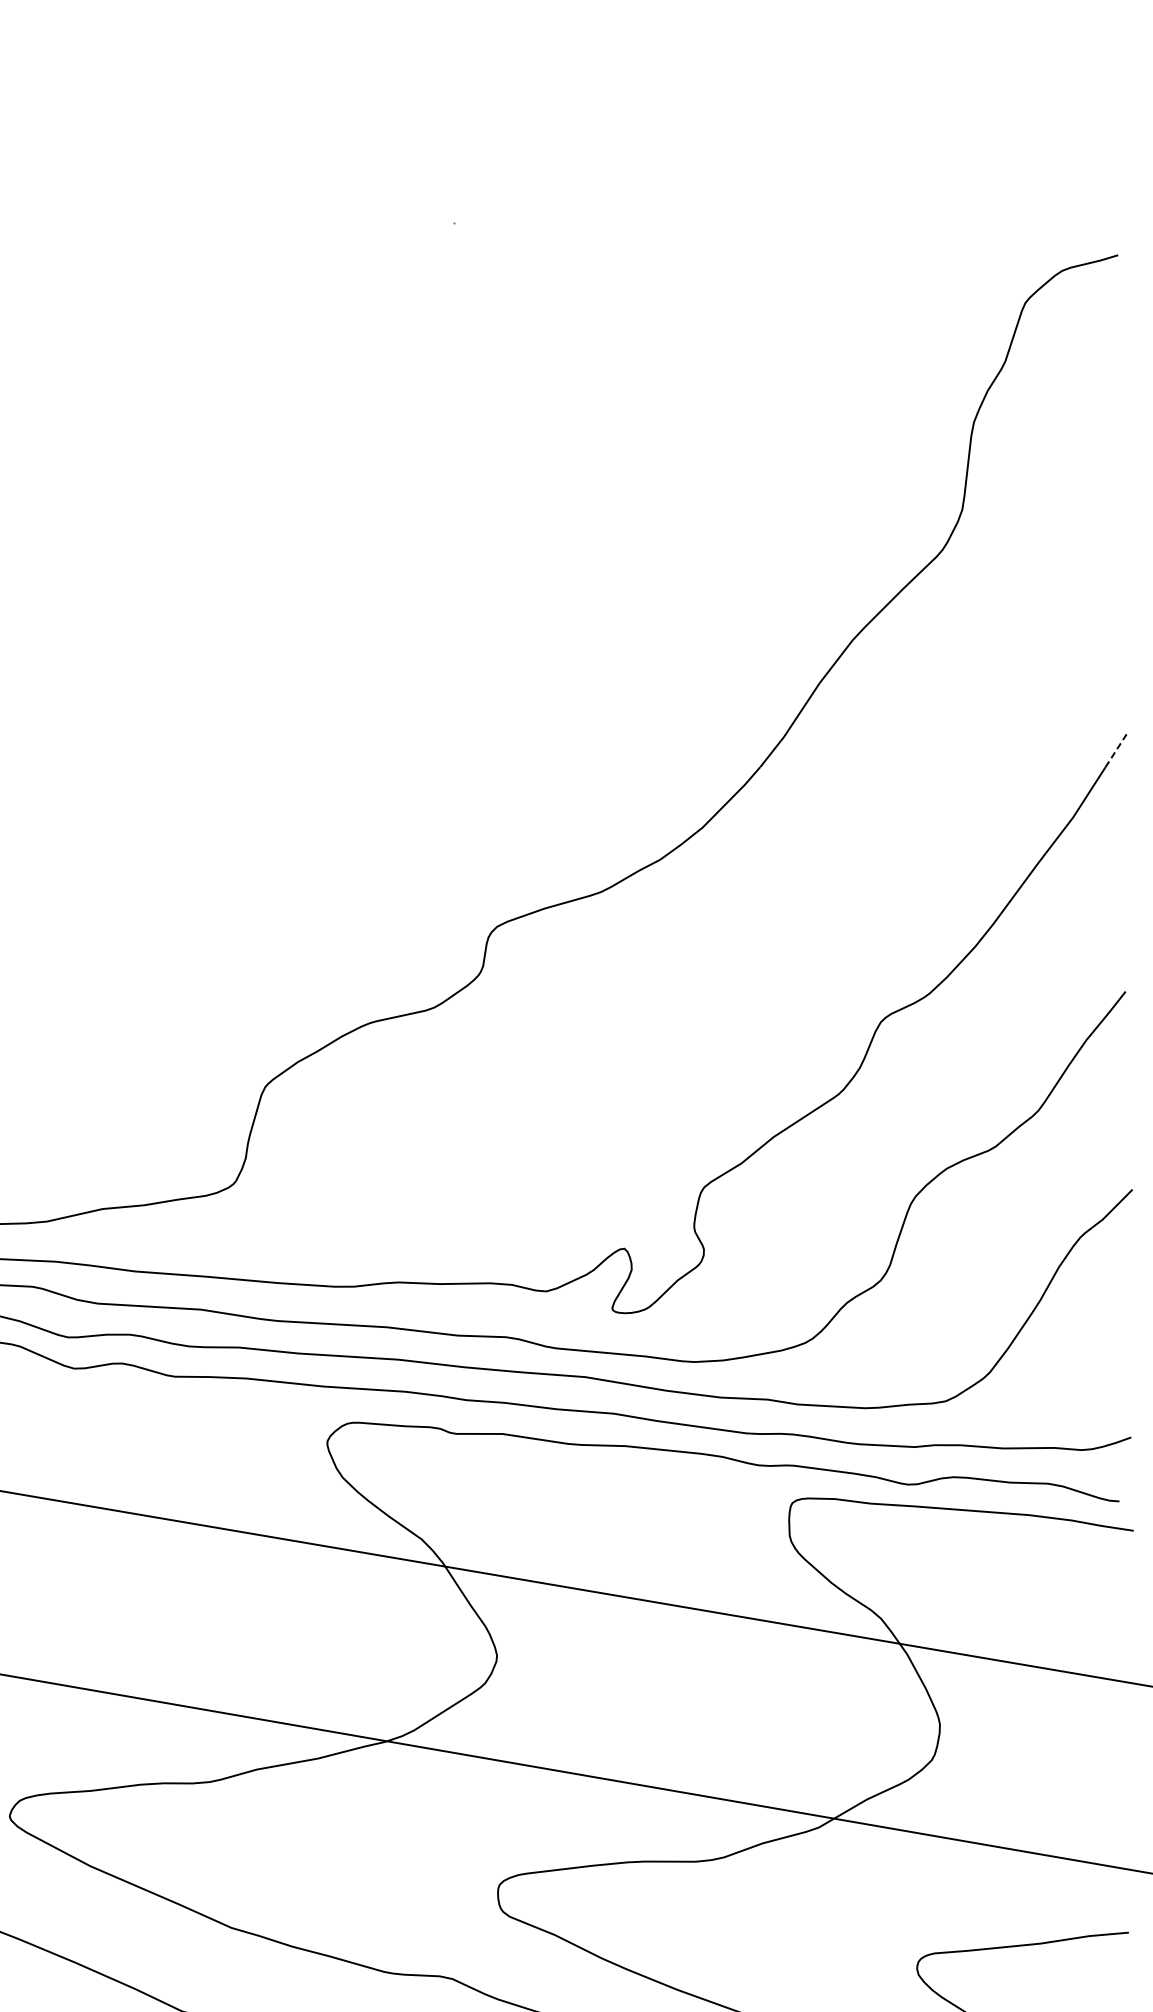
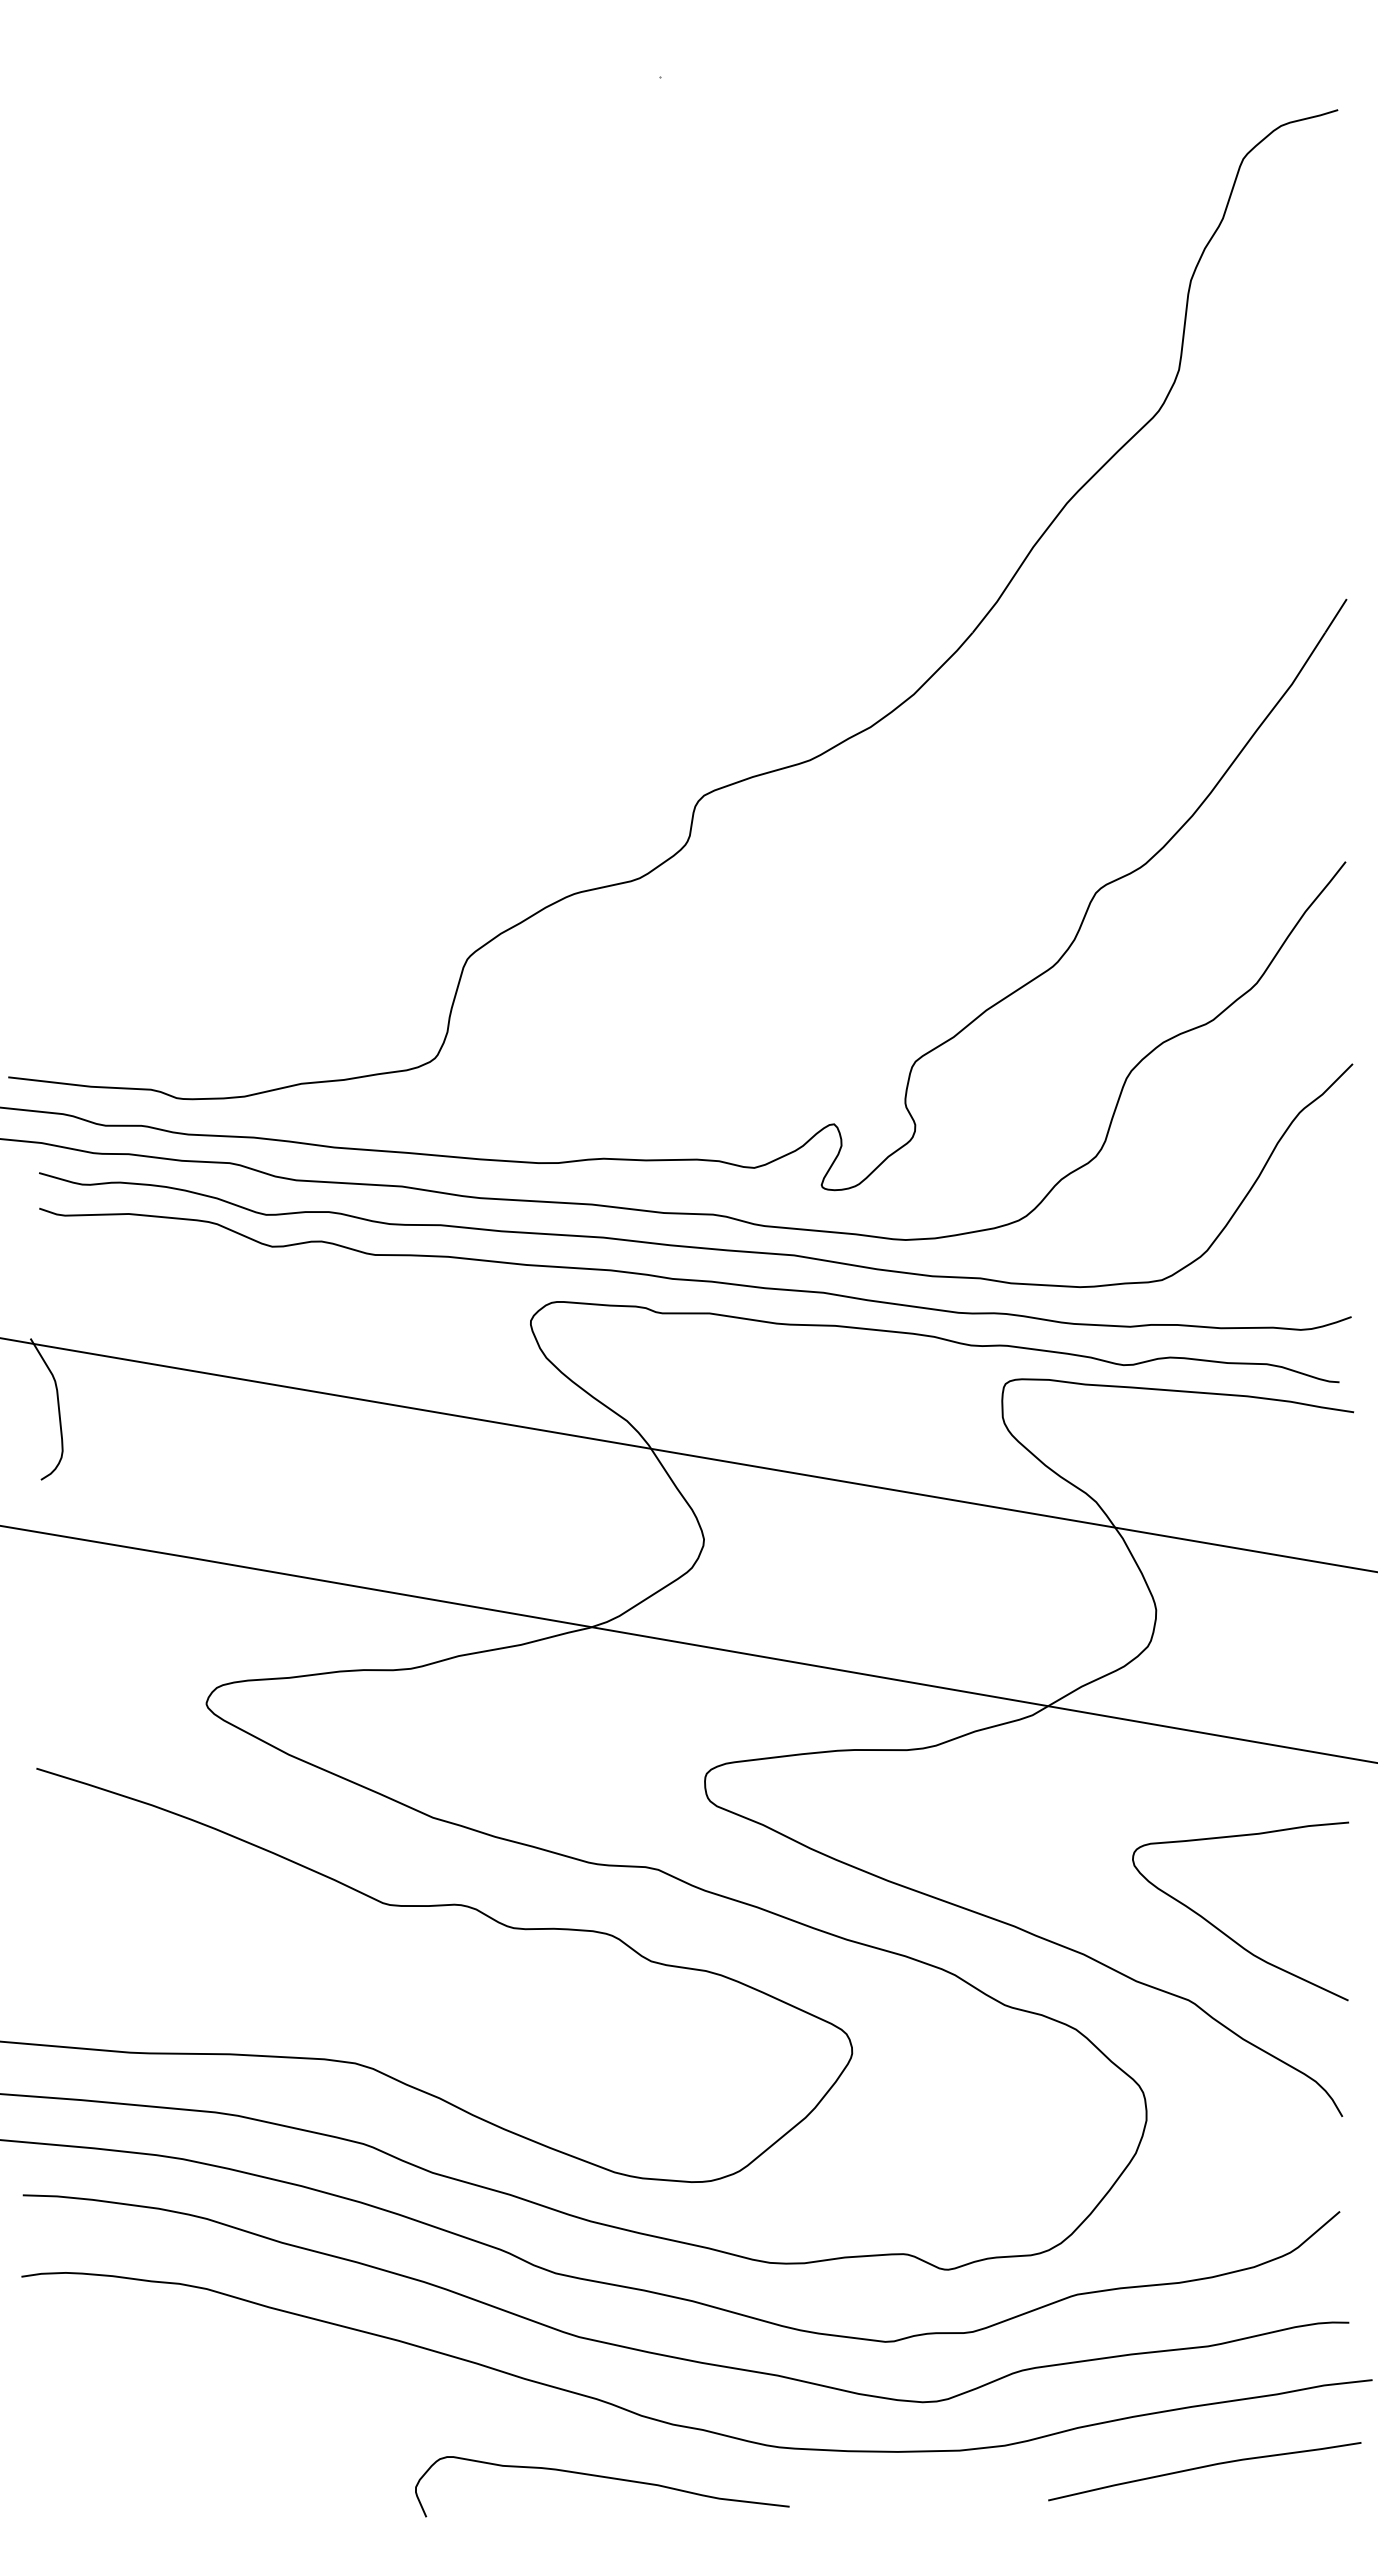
line: (1116, 750) -> (1336, 615), dashed -> solid

